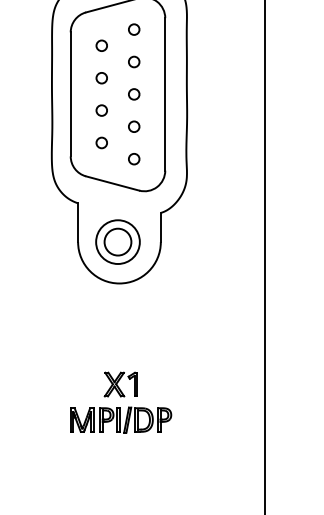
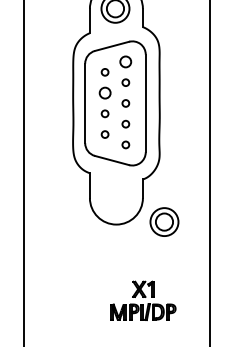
circle: (133, 28) -> (125, 61), size x1.6
circle: (100, 77) -> (104, 92), size x1.6
part: (118, 241) -> (164, 221), moved
part: (121, 401) -> (143, 300), moved

